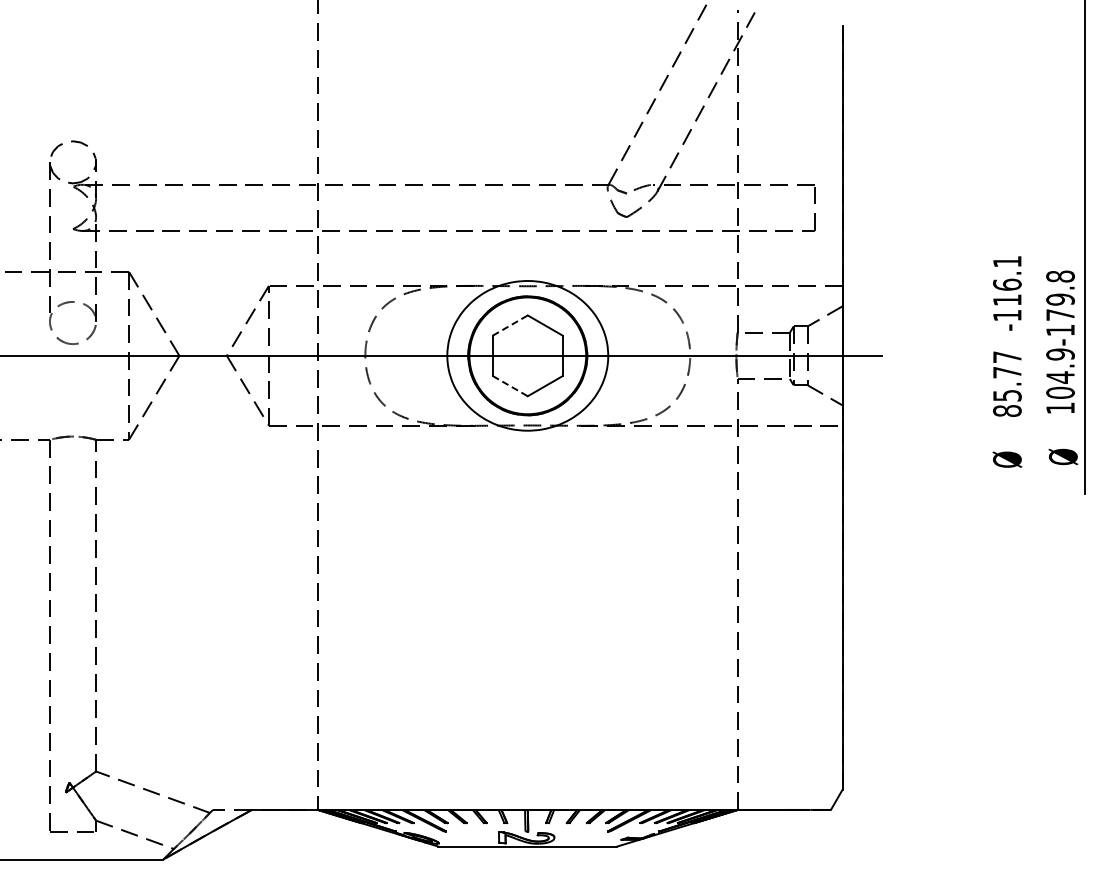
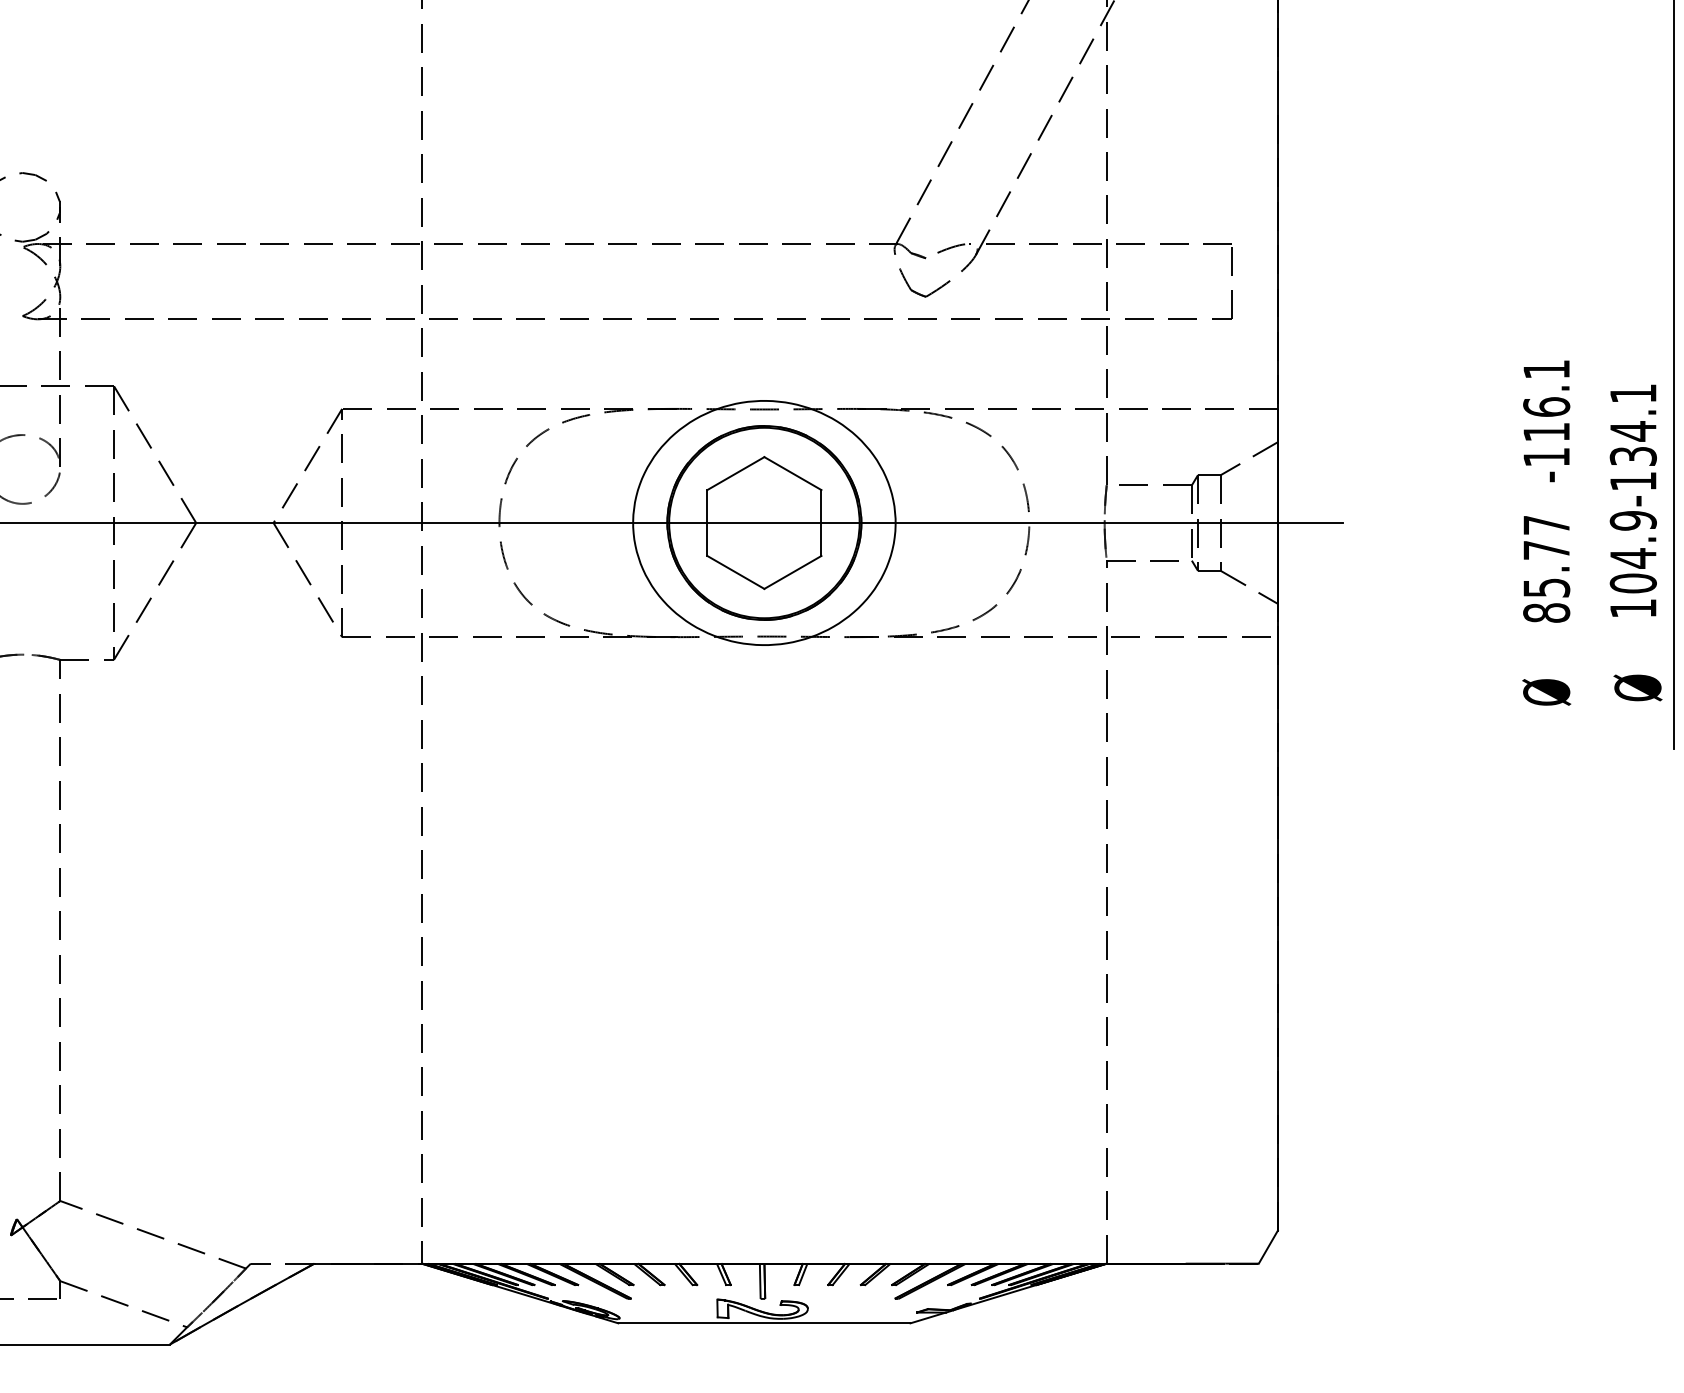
text: (1060, 295) -> (1633, 424), 104.9-179.8 -> 104.9-134.1
line: (510, 325) -> (736, 473), dashed -> solid
line: (510, 386) -> (736, 572), dashed -> solid

